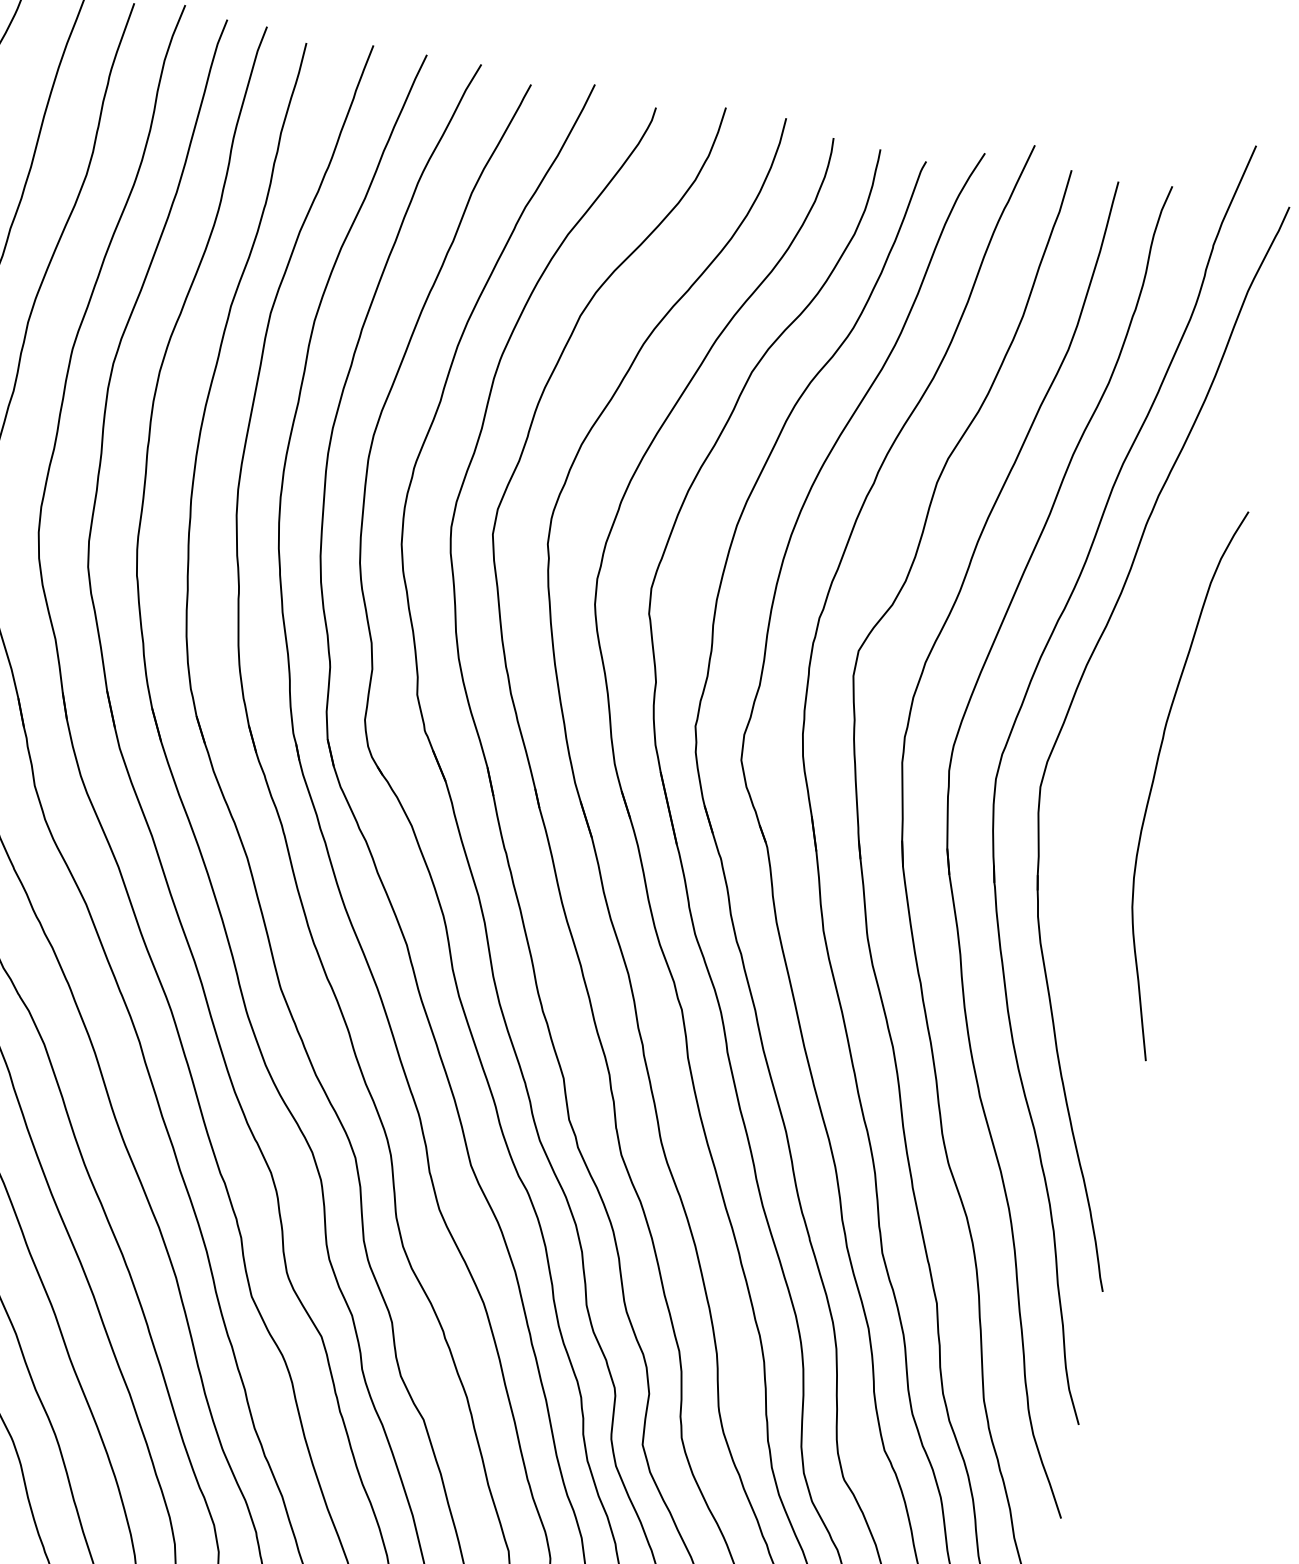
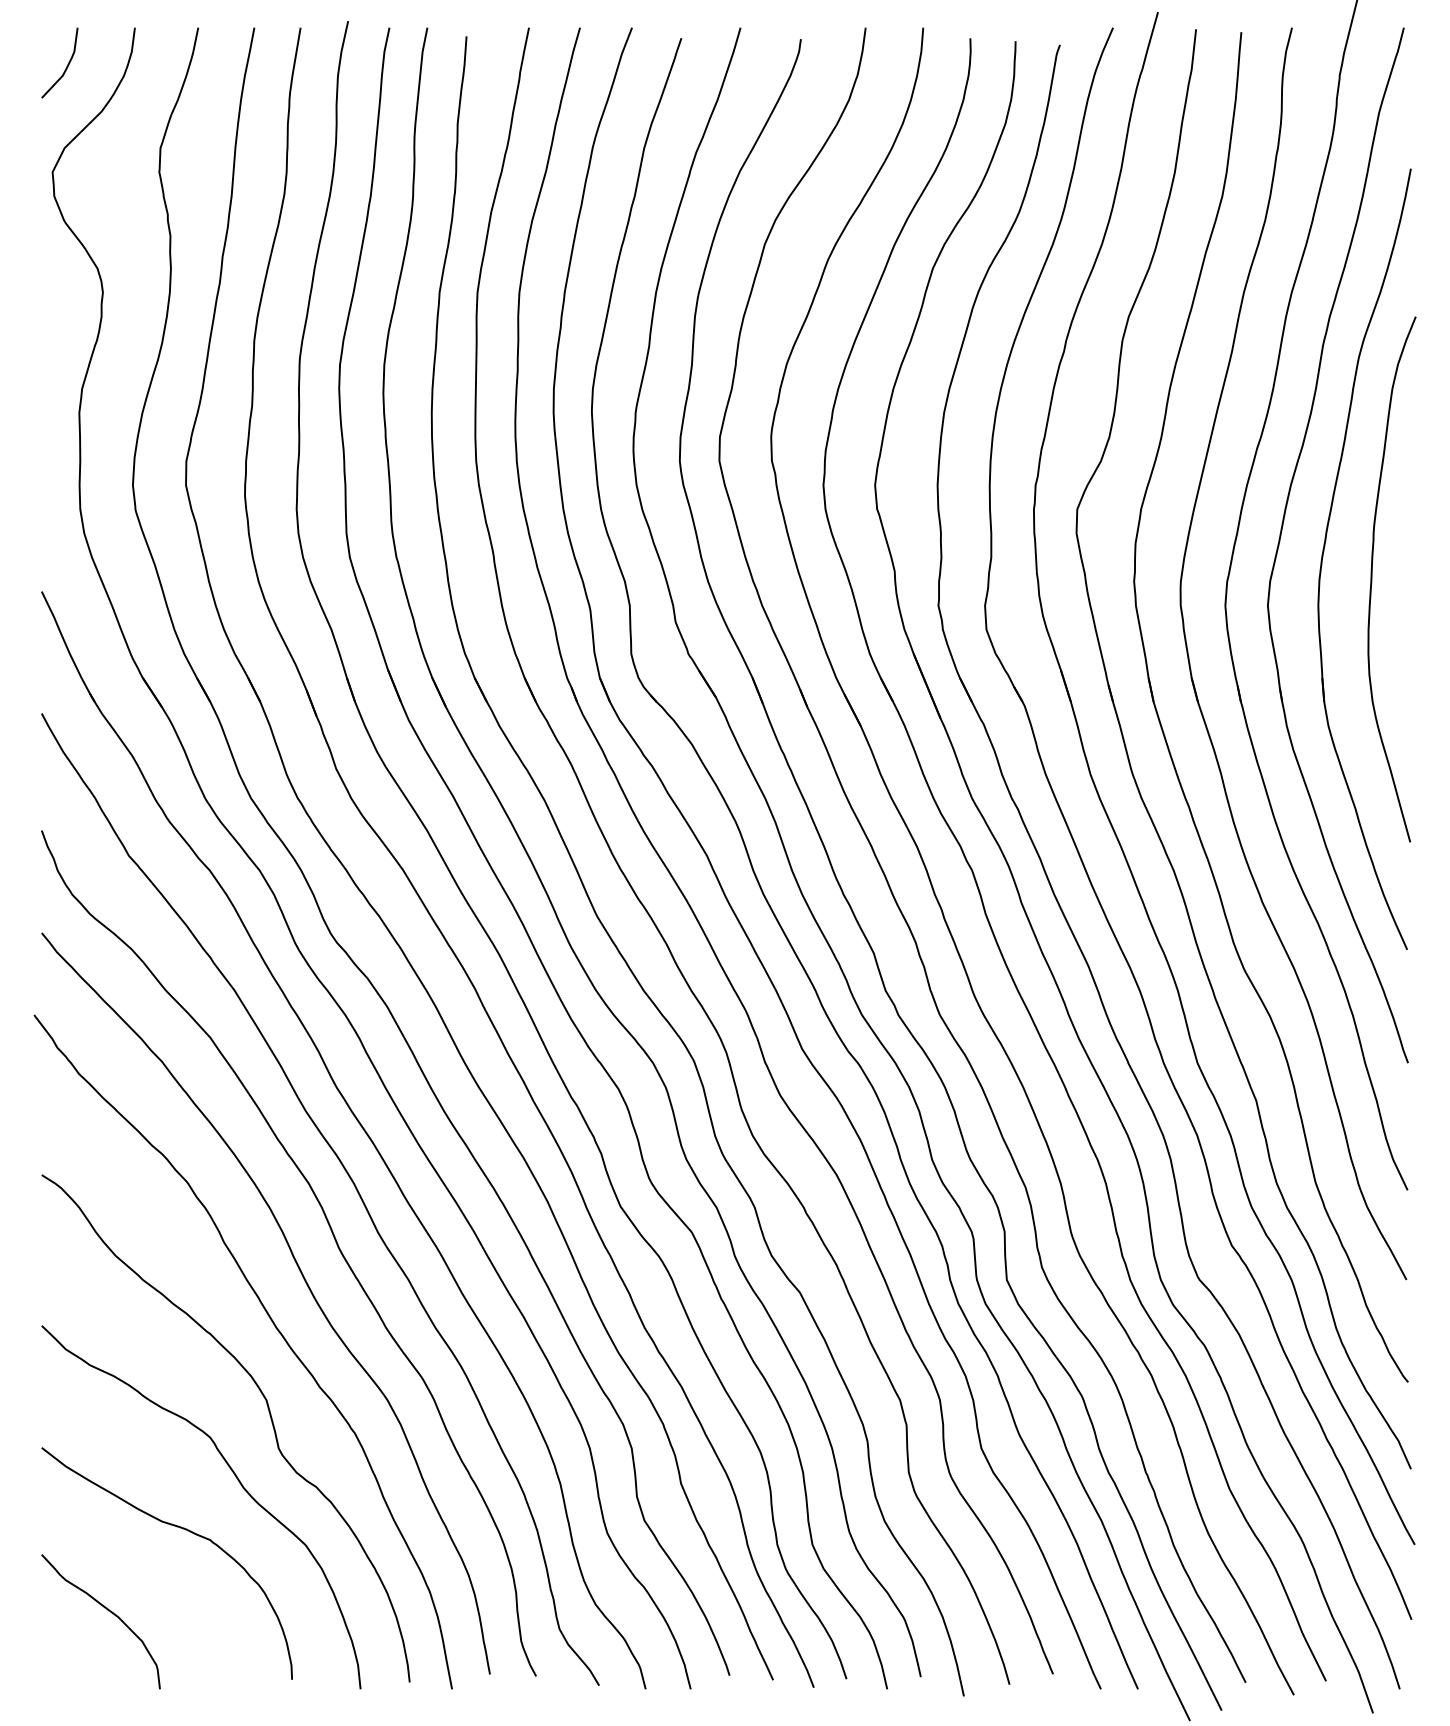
part: (1109, 740) -> (1324, 551), added

